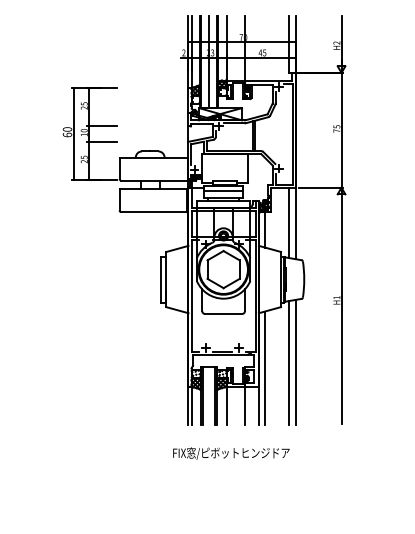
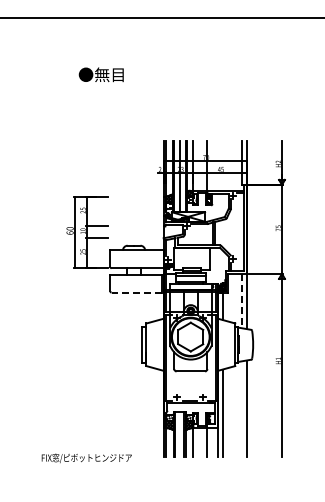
line: (153, 211) -> (136, 292), solid -> dashed
line: (289, 223) -> (241, 301), solid -> dashed
line: (289, 361) -> (241, 408), removed
text: (230, 453) -> (86, 458), moved

